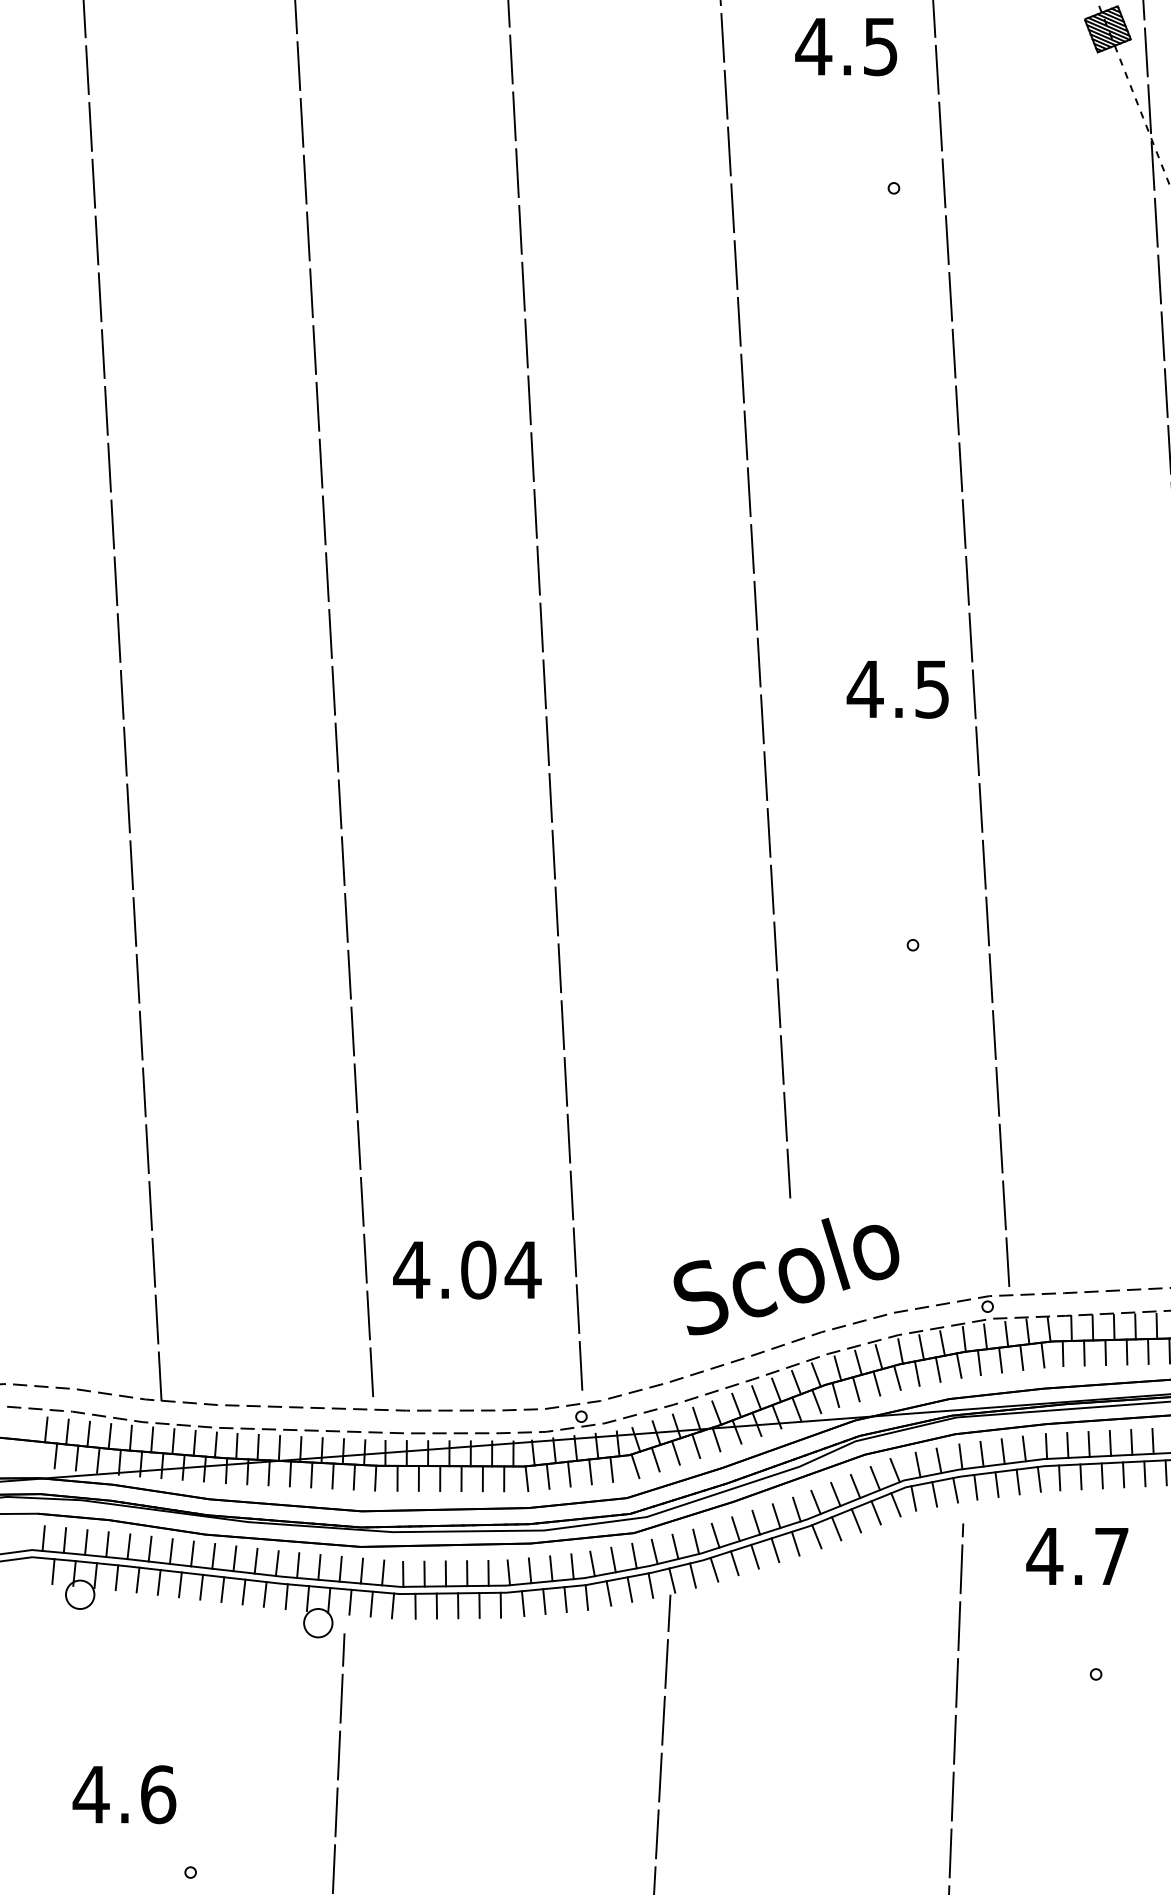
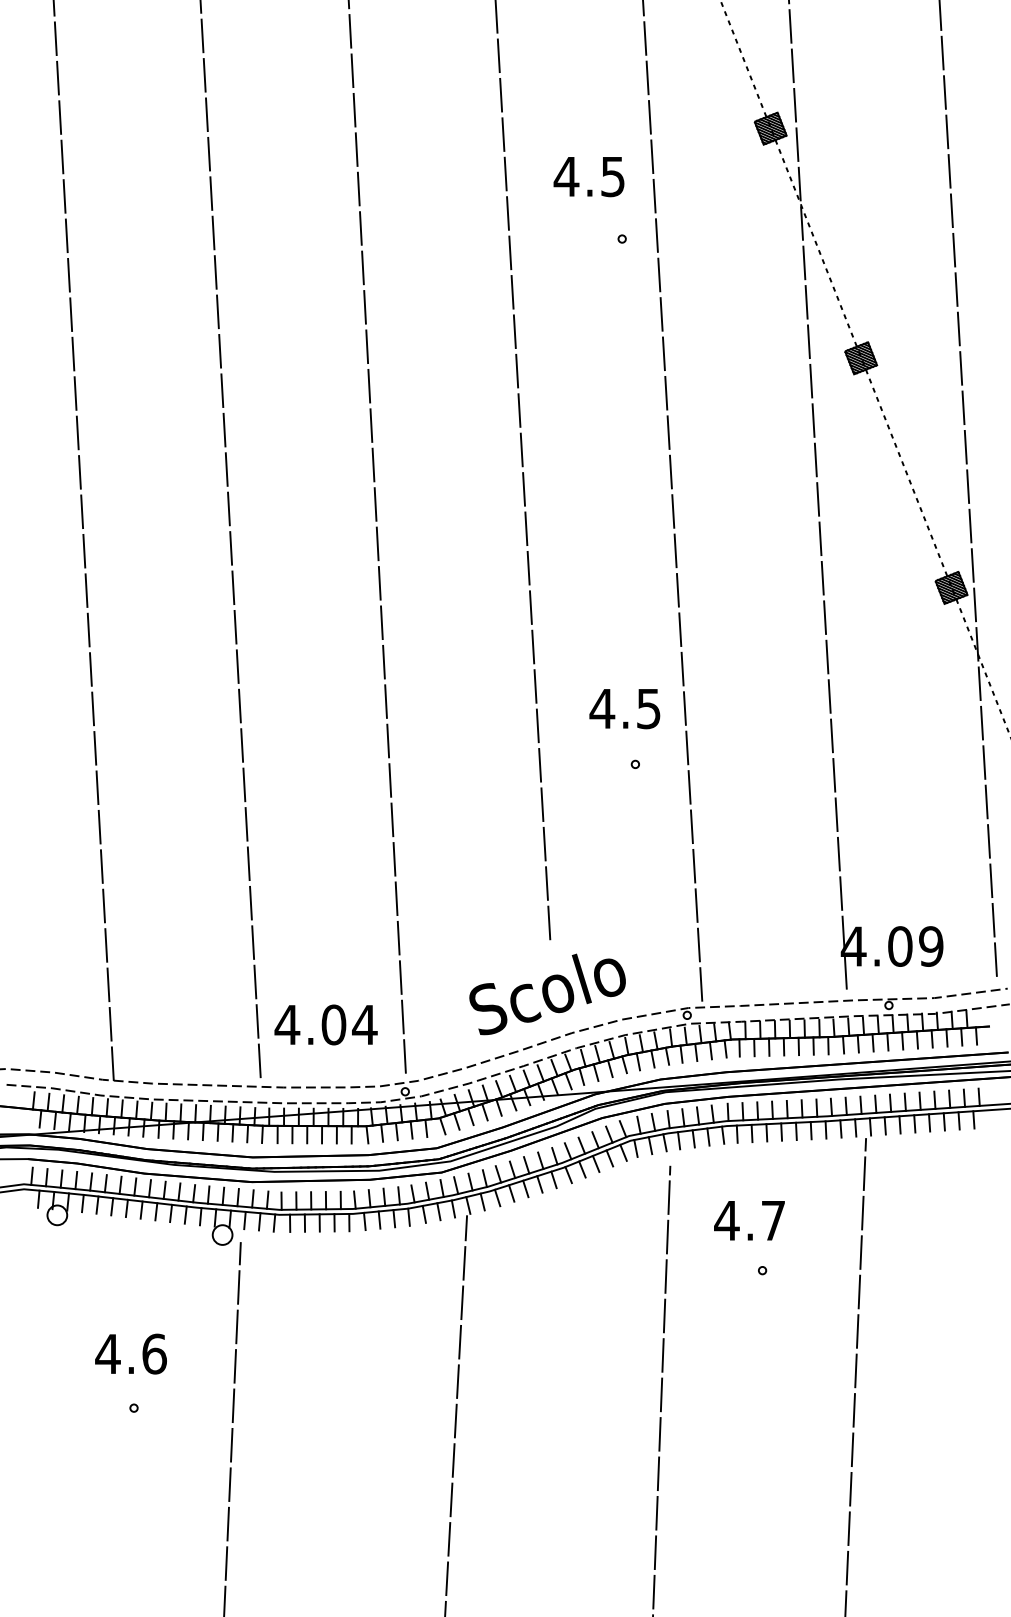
text: (845, 47) -> (588, 177), moved
text: (897, 690) -> (624, 709), moved
text: (466, 1269) -> (325, 1024), moved
text: (1077, 1556) -> (749, 1220), moved
text: (123, 1793) -> (130, 1353), moved

